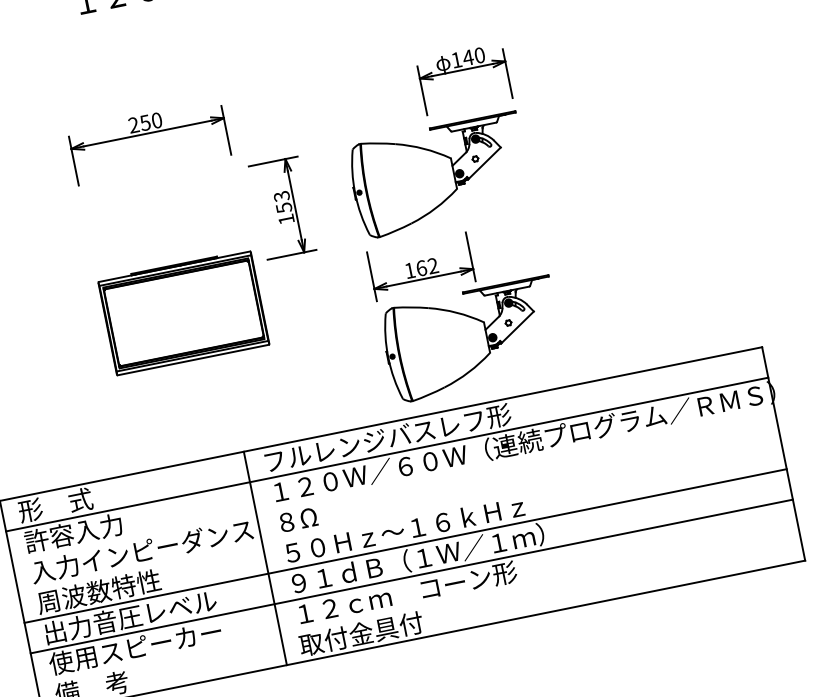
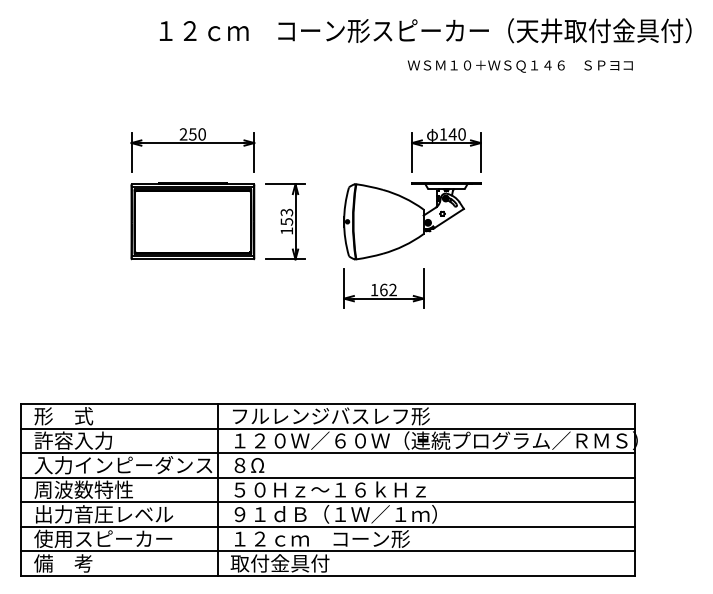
part: (183, 313) -> (192, 221), moved
part: (473, 339) -> (412, 353), removed
line: (392, 485) -> (327, 453), added
line: (398, 515) -> (327, 477), added
line: (417, 607) -> (327, 551), added

